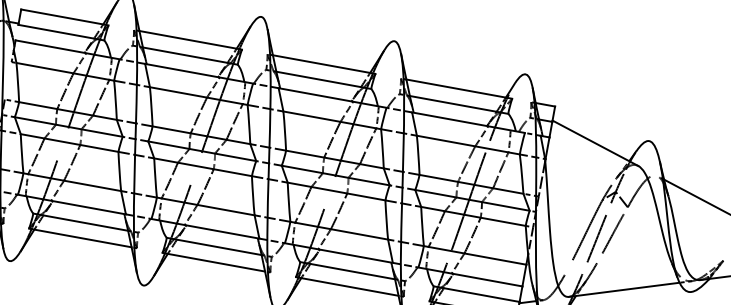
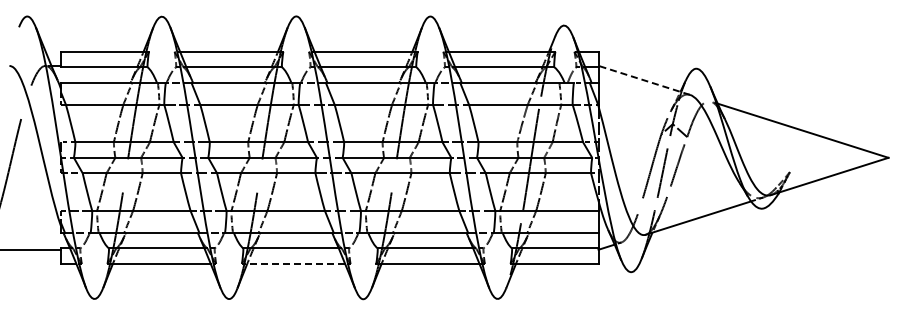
line: (594, 143) -> (643, 80), solid -> dashed
line: (213, 261) -> (293, 263), solid -> dashed

